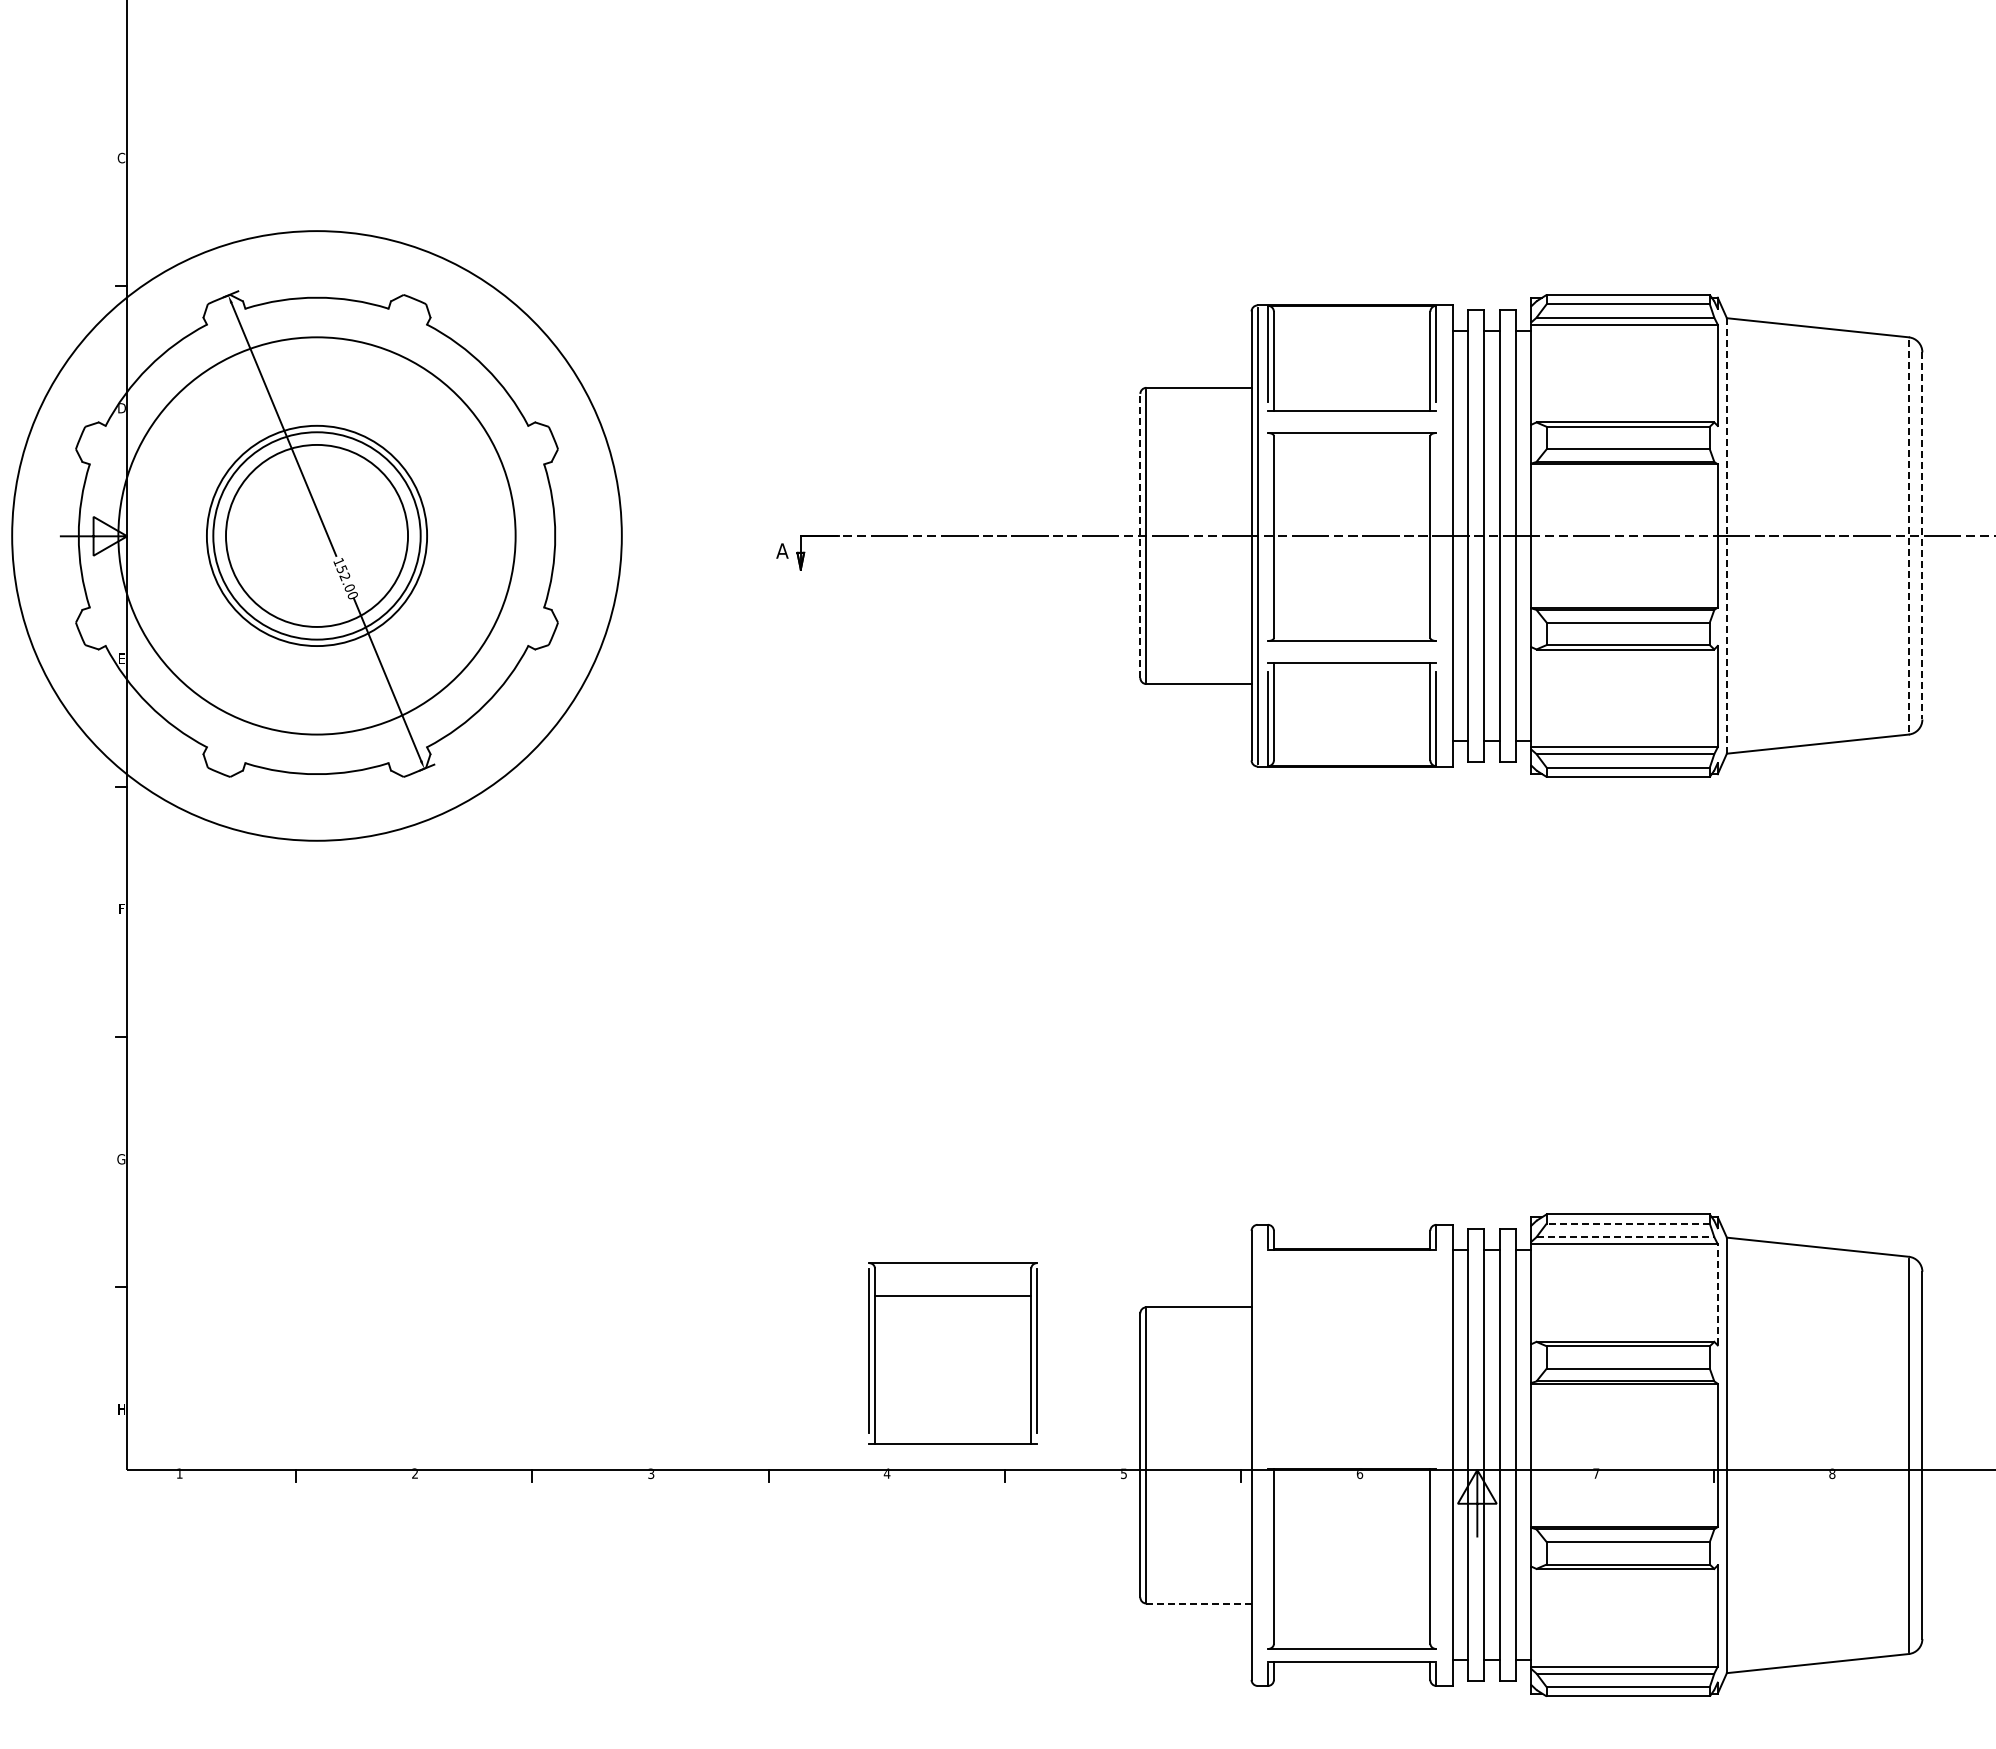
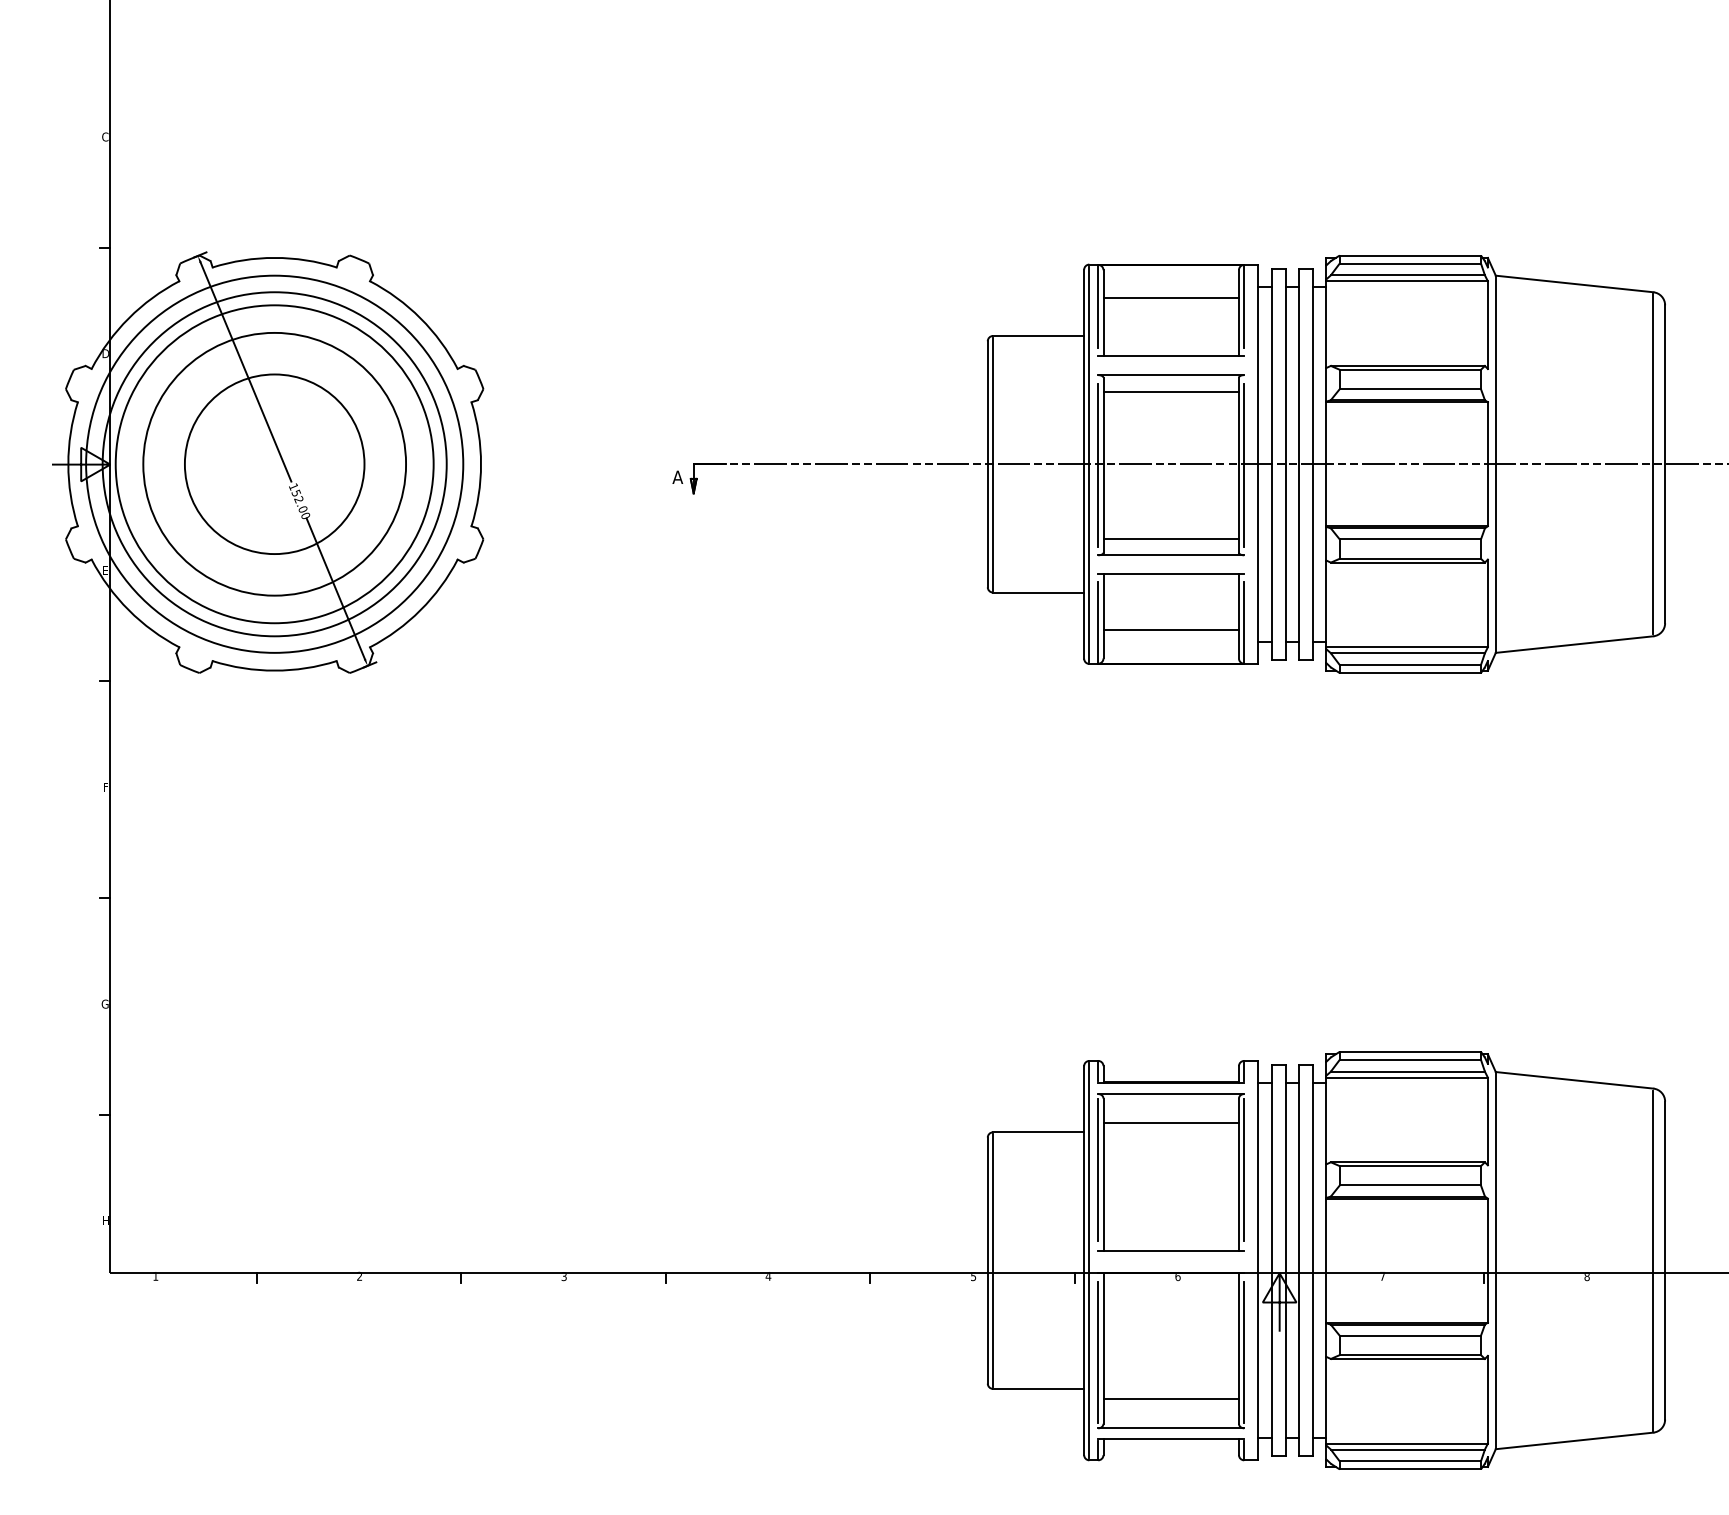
line: (1351, 344) -> (1170, 298), added
line: (1351, 452) -> (1170, 392), added
circle: (316, 535) -> (274, 463), size x0.71
circle: (316, 535) -> (274, 463), size x1.67
circle: (316, 535) -> (274, 463), size x1.67
line: (1140, 535) -> (987, 463), dashed -> solid
line: (1726, 535) -> (1495, 463), dashed -> solid
line: (1908, 535) -> (1653, 463), dashed -> solid
line: (1922, 535) -> (1665, 463), dashed -> solid
line: (1267, 536) -> (1097, 464), added
line: (1436, 536) -> (1244, 464), added
line: (1351, 621) -> (1170, 538), added
line: (1351, 727) -> (1170, 630), added
line: (1628, 1223) -> (1410, 1059), dashed -> solid
line: (1625, 1237) -> (1407, 1071), dashed -> solid
line: (1717, 1294) -> (1487, 1121), dashed -> solid
part: (952, 1353) -> (1170, 1172), moved
line: (1257, 1455) -> (1089, 1260), added
line: (1267, 1561) -> (1097, 1352), added
line: (1436, 1561) -> (1244, 1352), added
line: (1199, 1603) -> (1039, 1388), dashed -> solid
line: (1351, 1615) -> (1170, 1399), added

